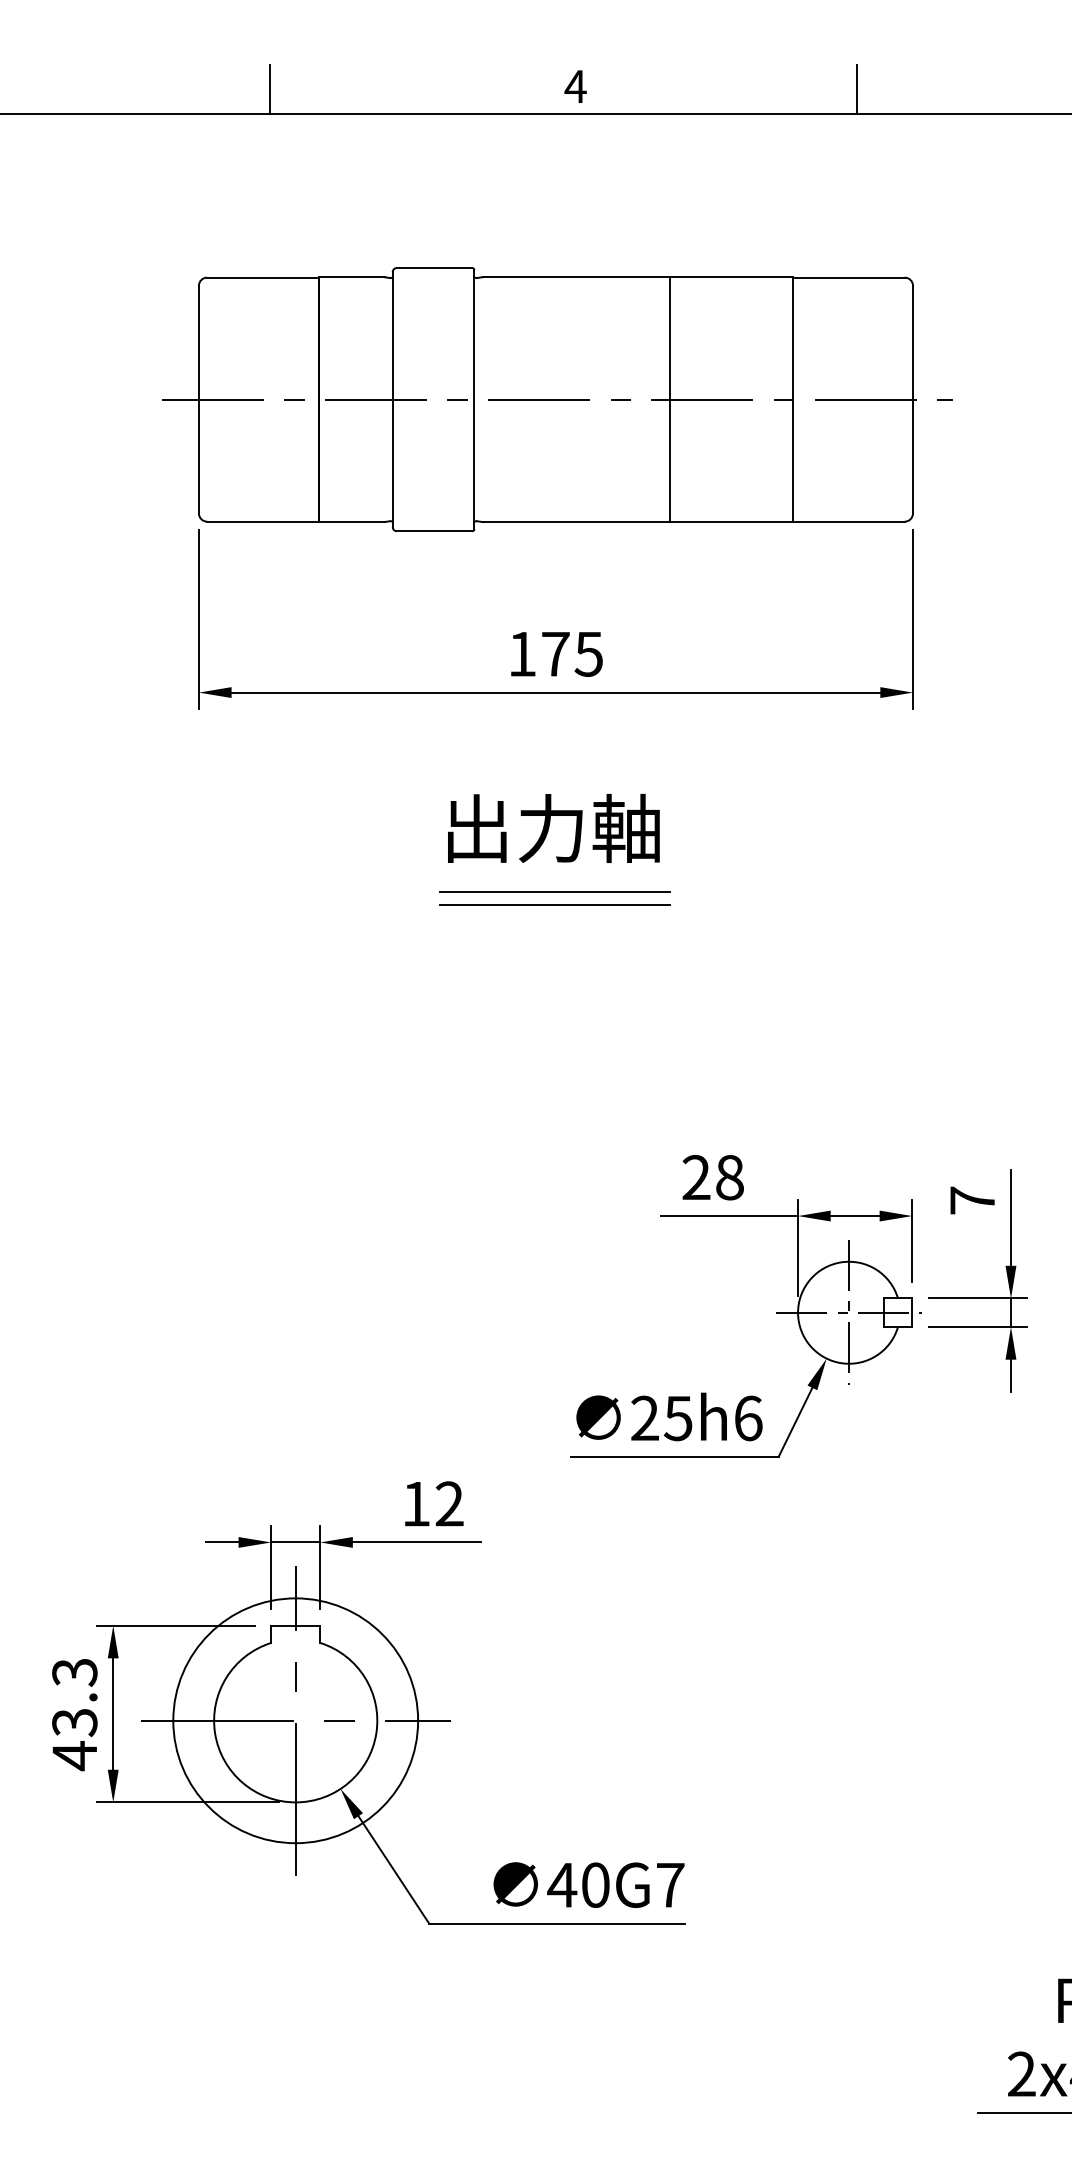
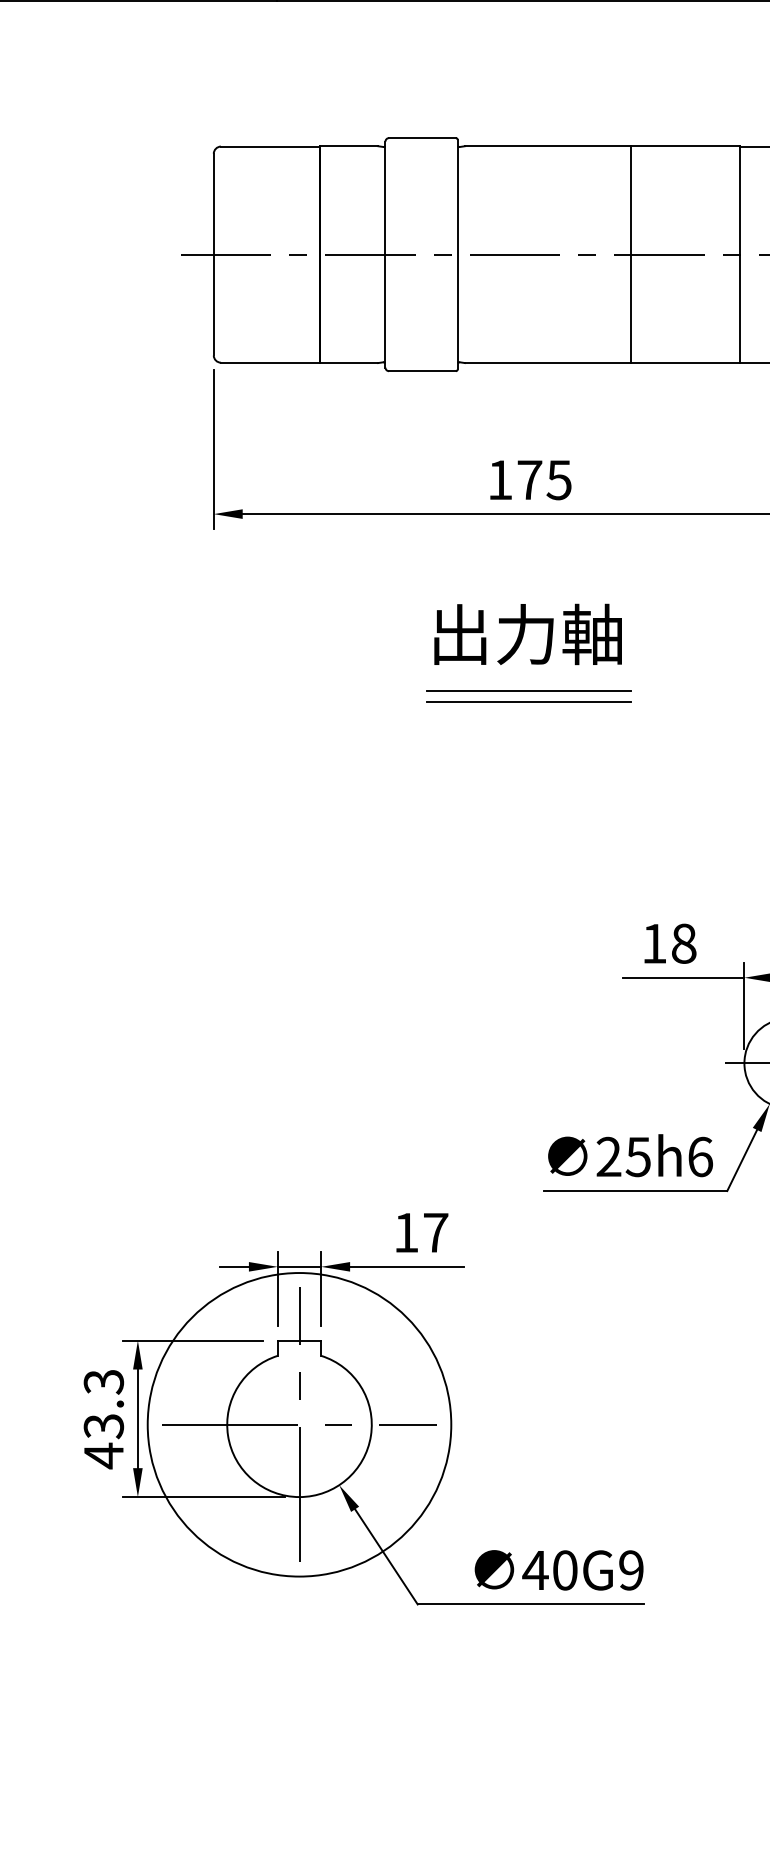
text: (696, 1177) -> (654, 943), 28 -> 18
text: (449, 1503) -> (435, 1232), 12 -> 17
circle: (295, 1720) -> (299, 1424), size x1.4
text: (670, 1884) -> (631, 1569), 40G7 -> 40G9

